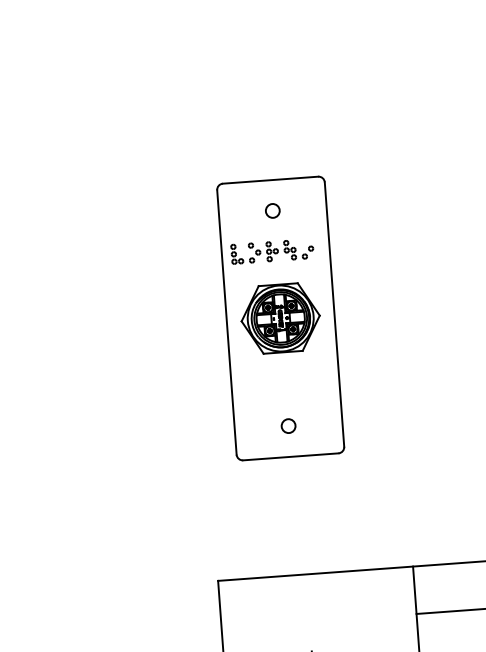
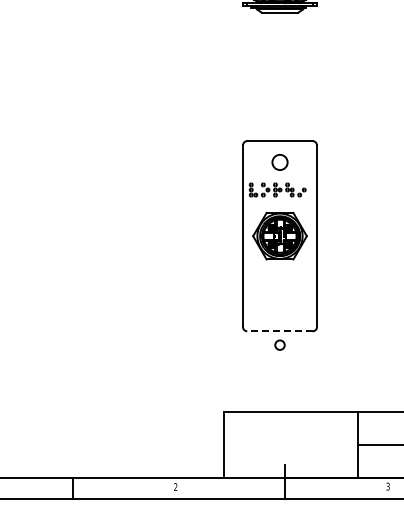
circle: (271, 209) -> (279, 161), size x1.6
circle: (287, 425) -> (279, 344), moved
line: (291, 457) -> (280, 331), solid -> dashed

